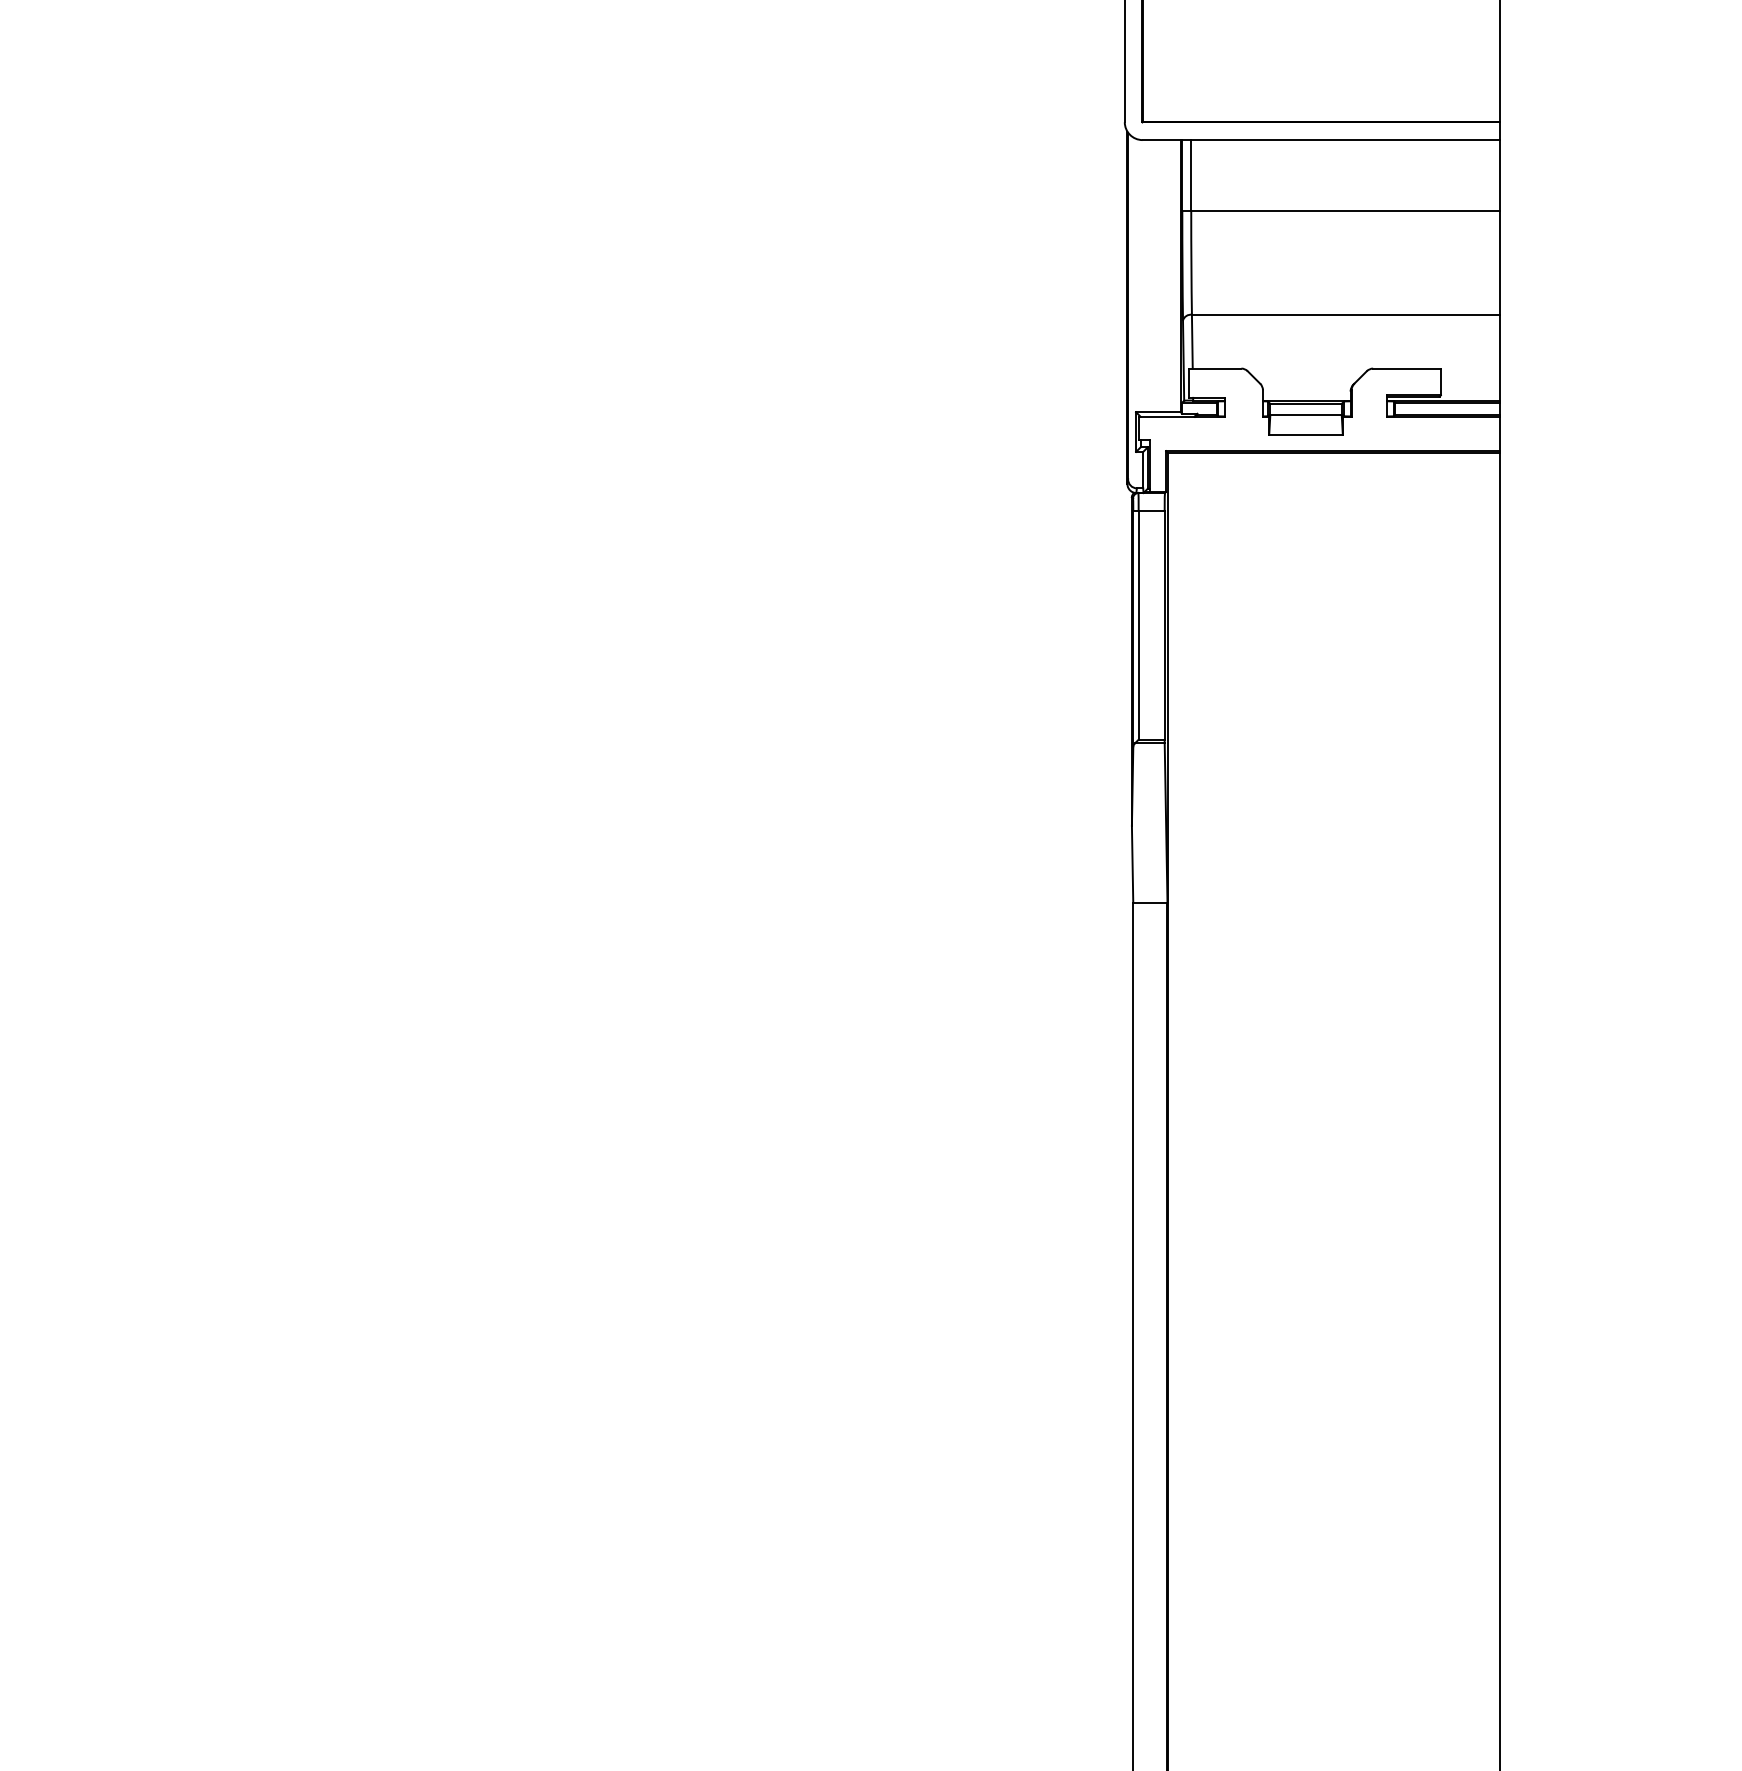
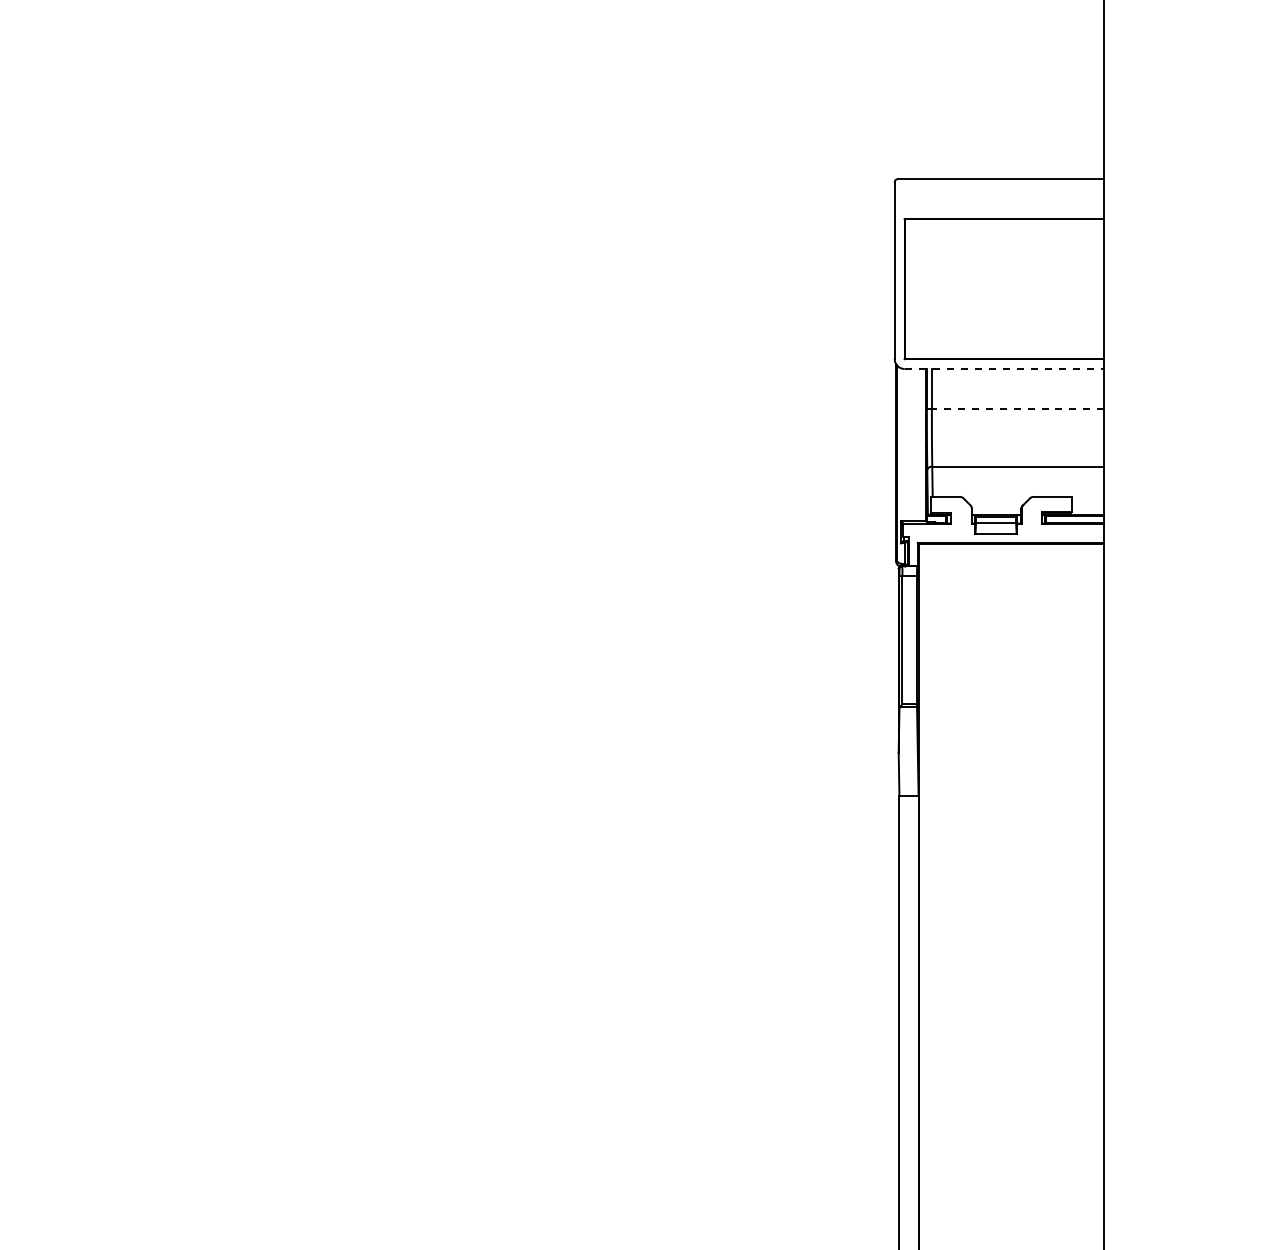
line: (1321, 140) -> (1004, 369), solid -> dashed
line: (1344, 210) -> (1017, 408), solid -> dashed

